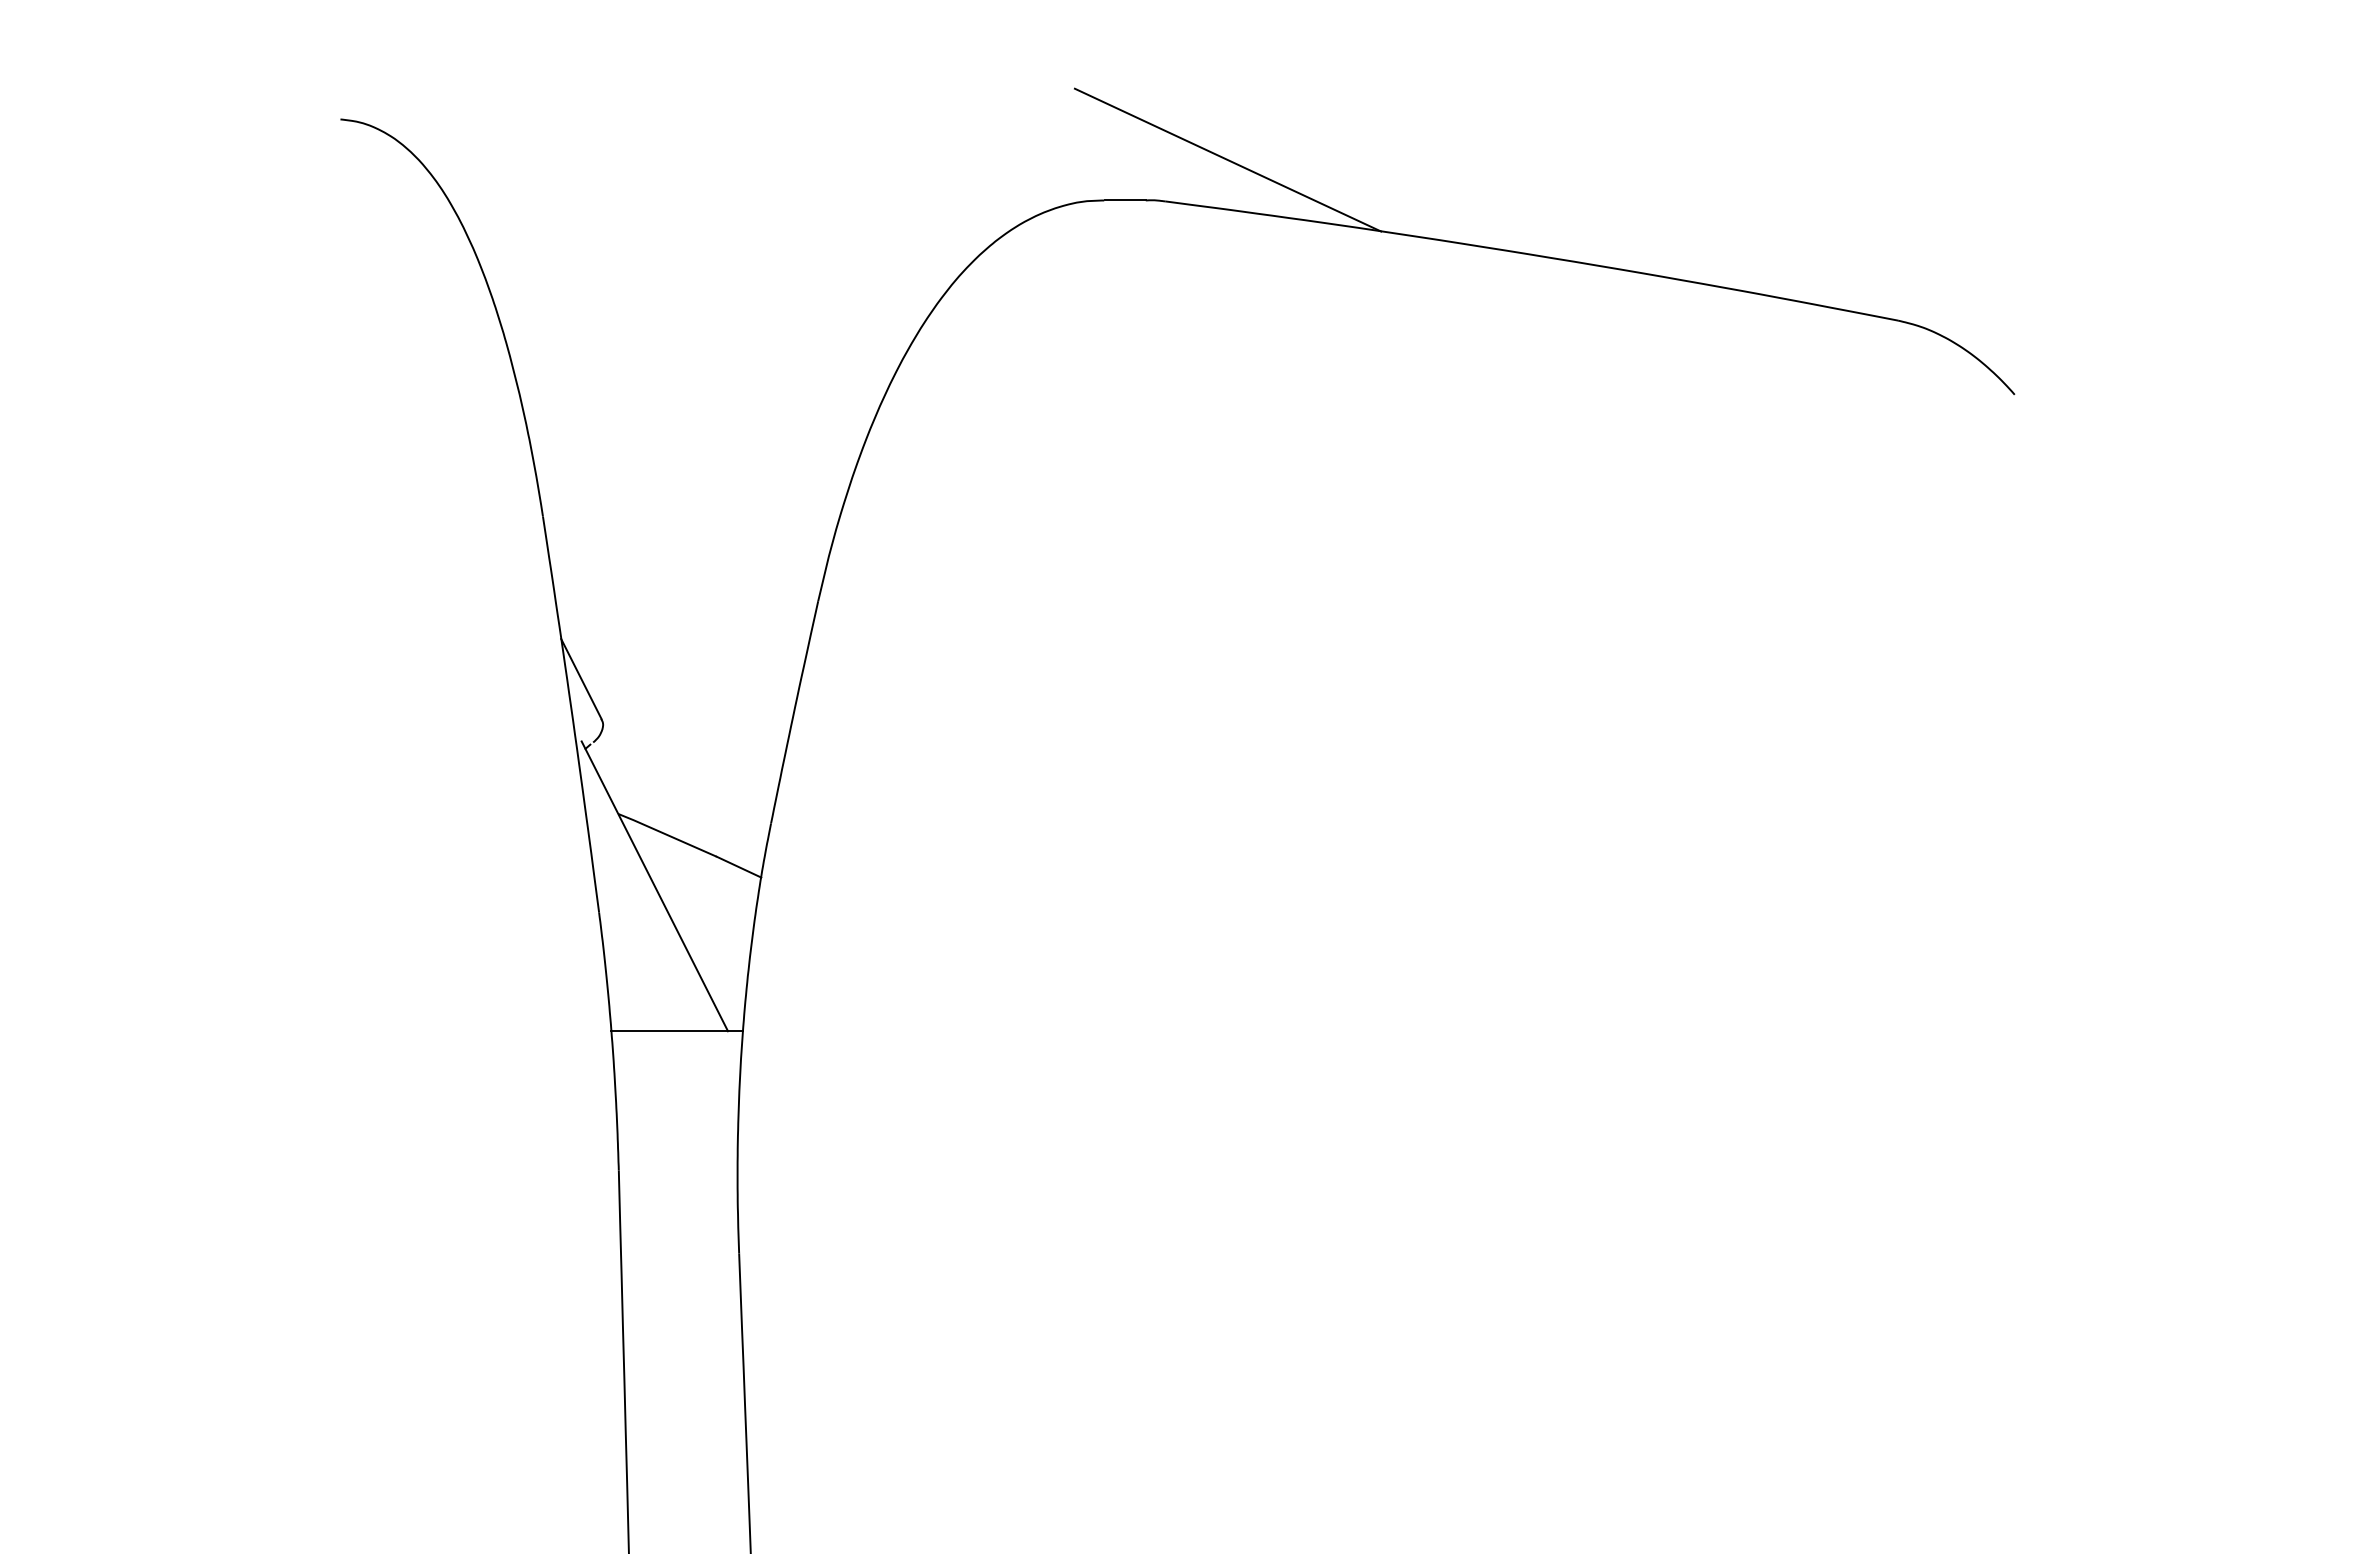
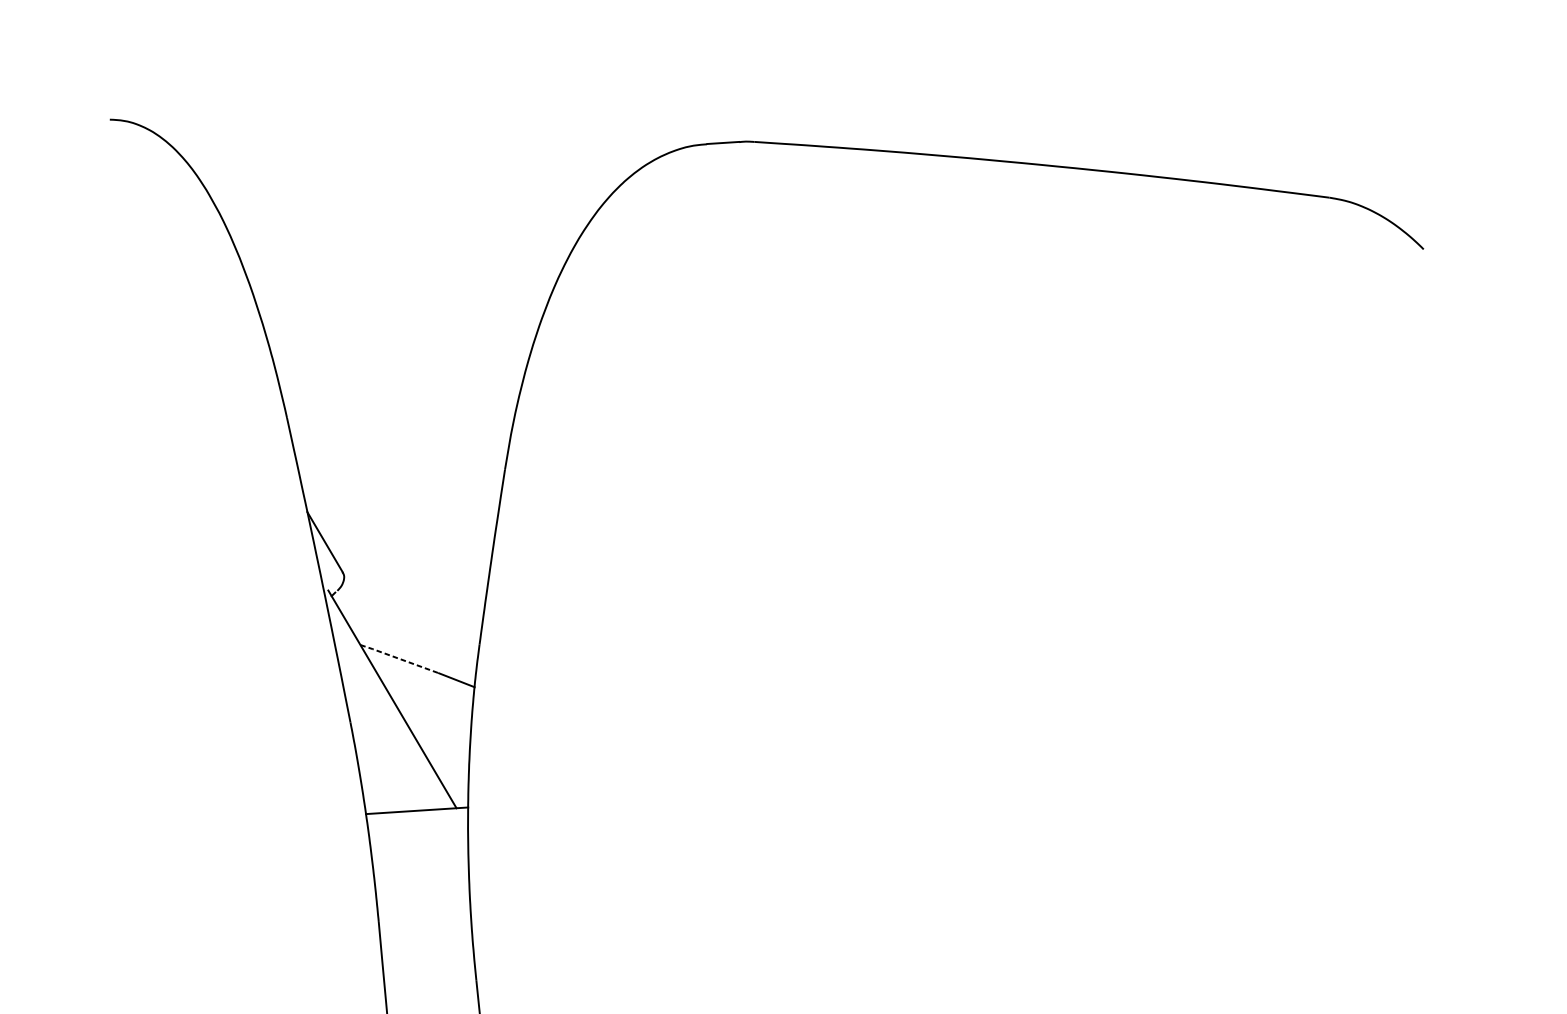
line: (1227, 159) -> (800, 106), removed
line: (667, 835) -> (399, 659), solid -> dashed

